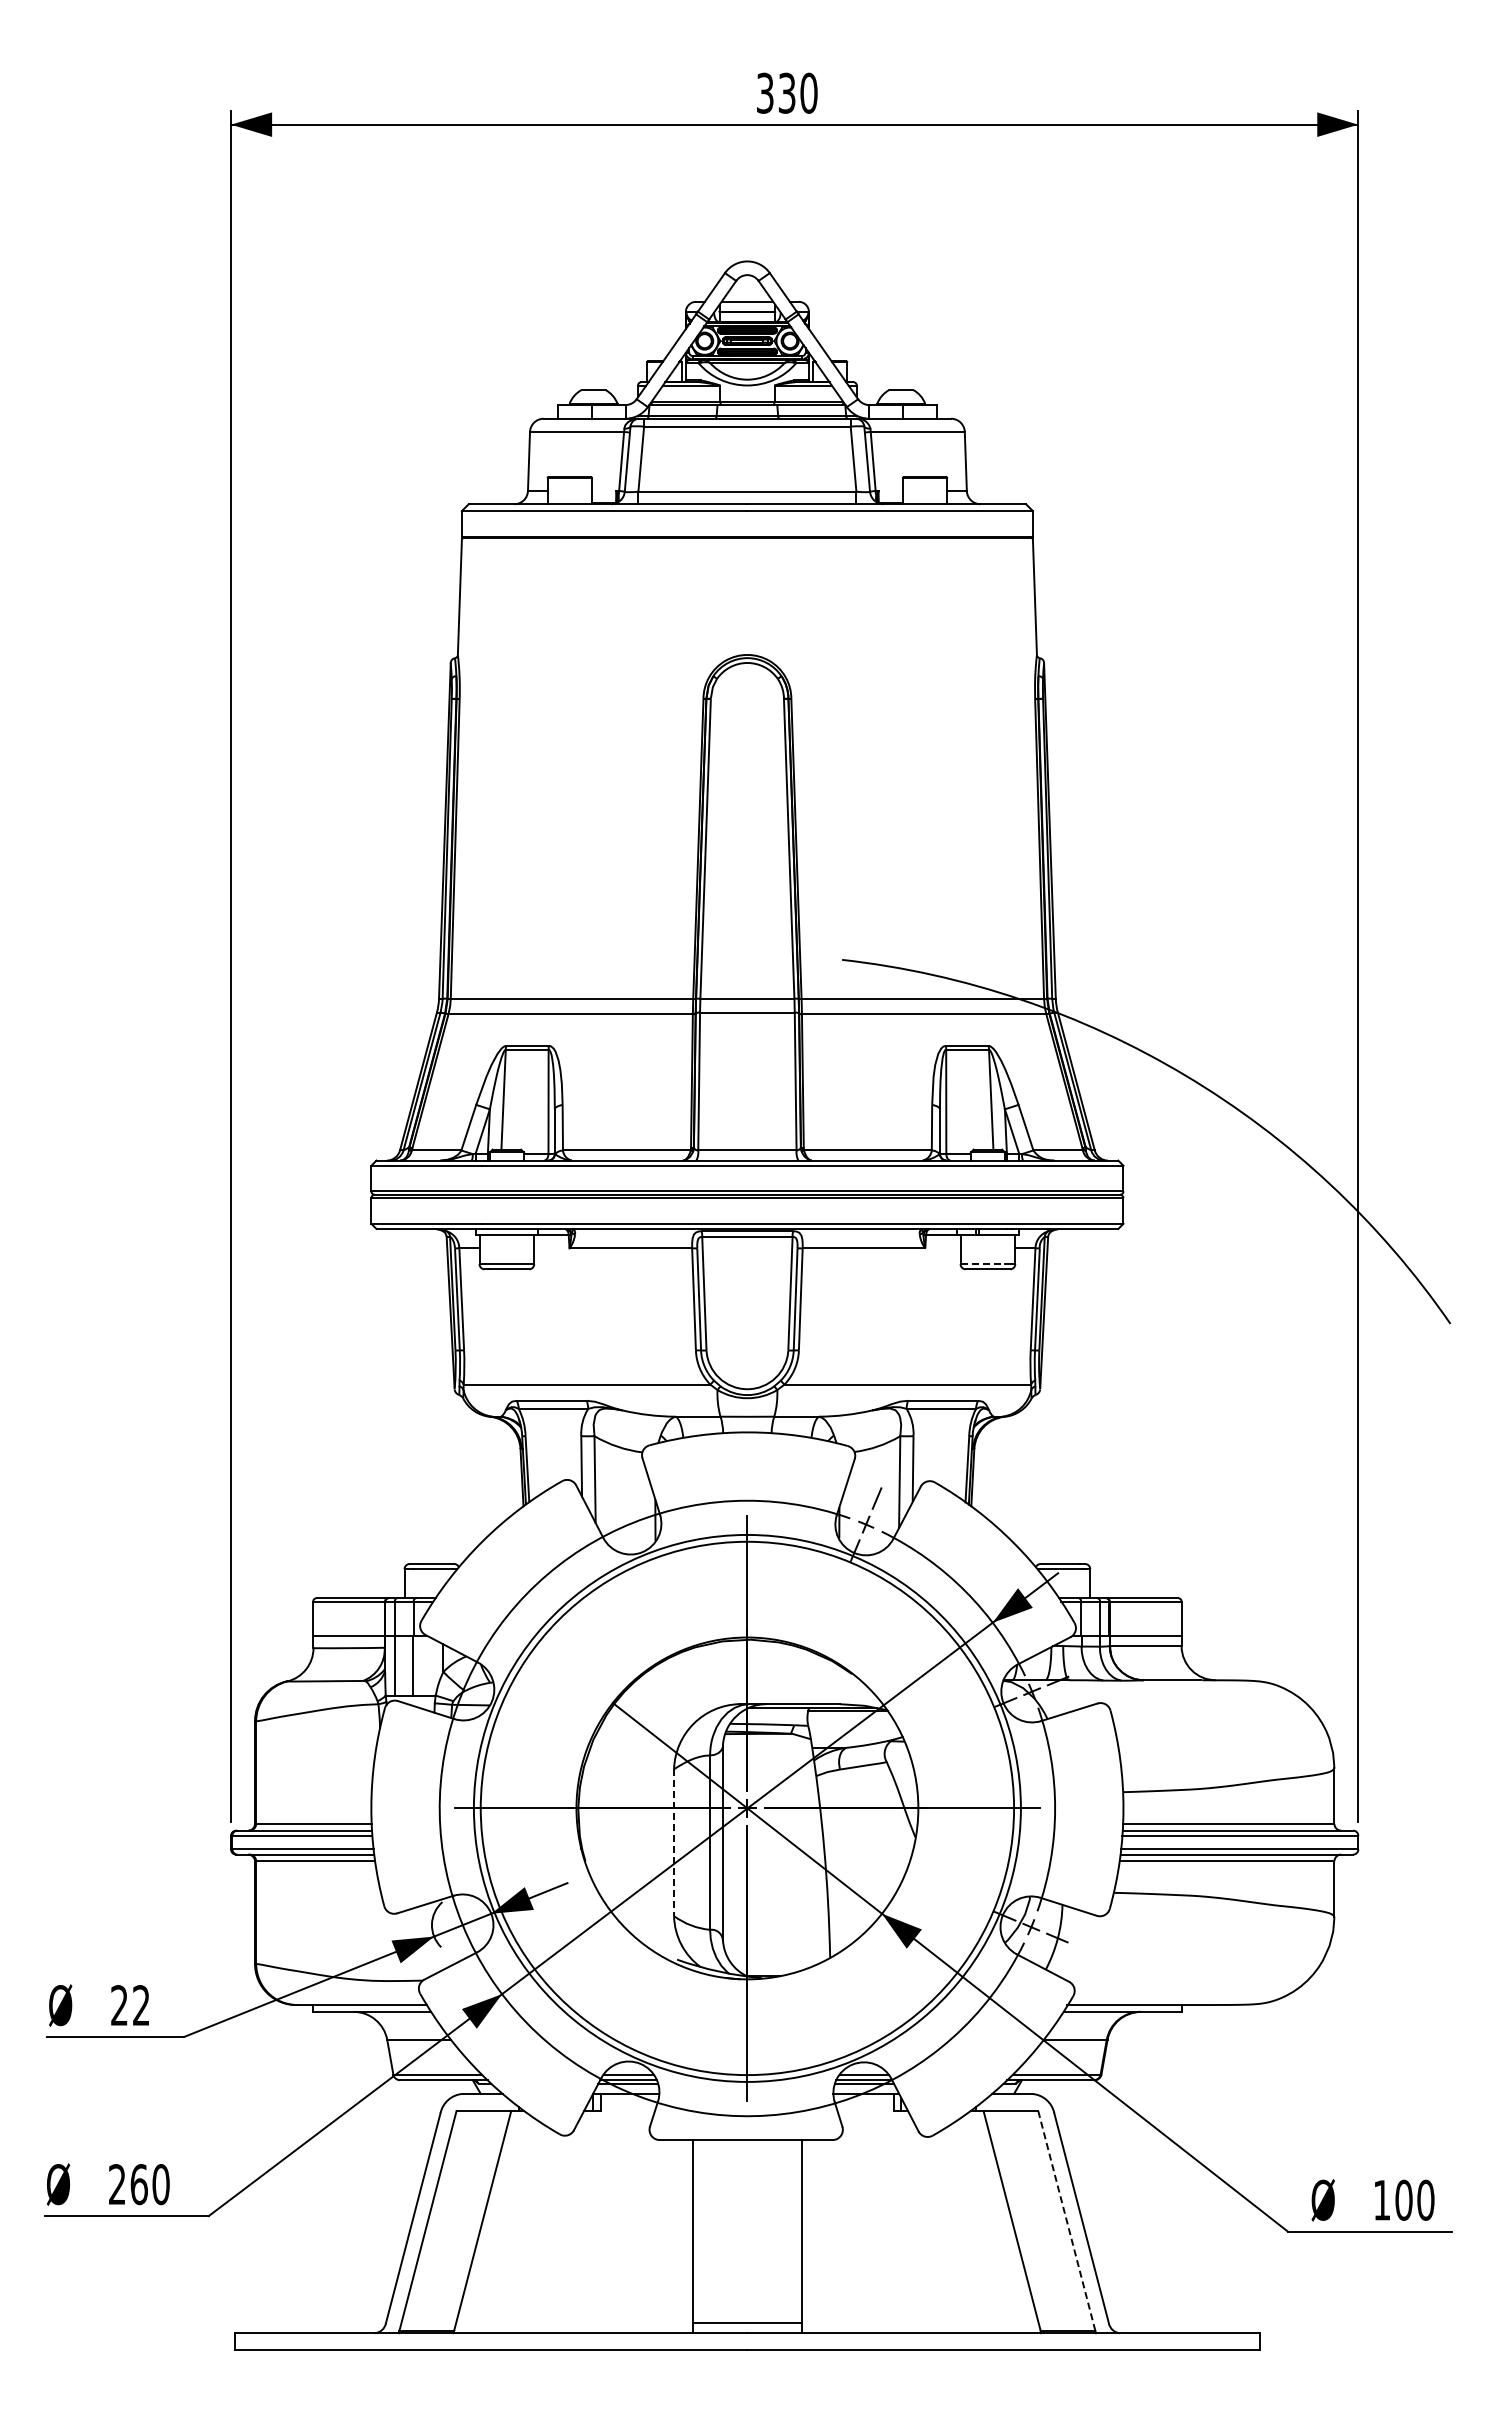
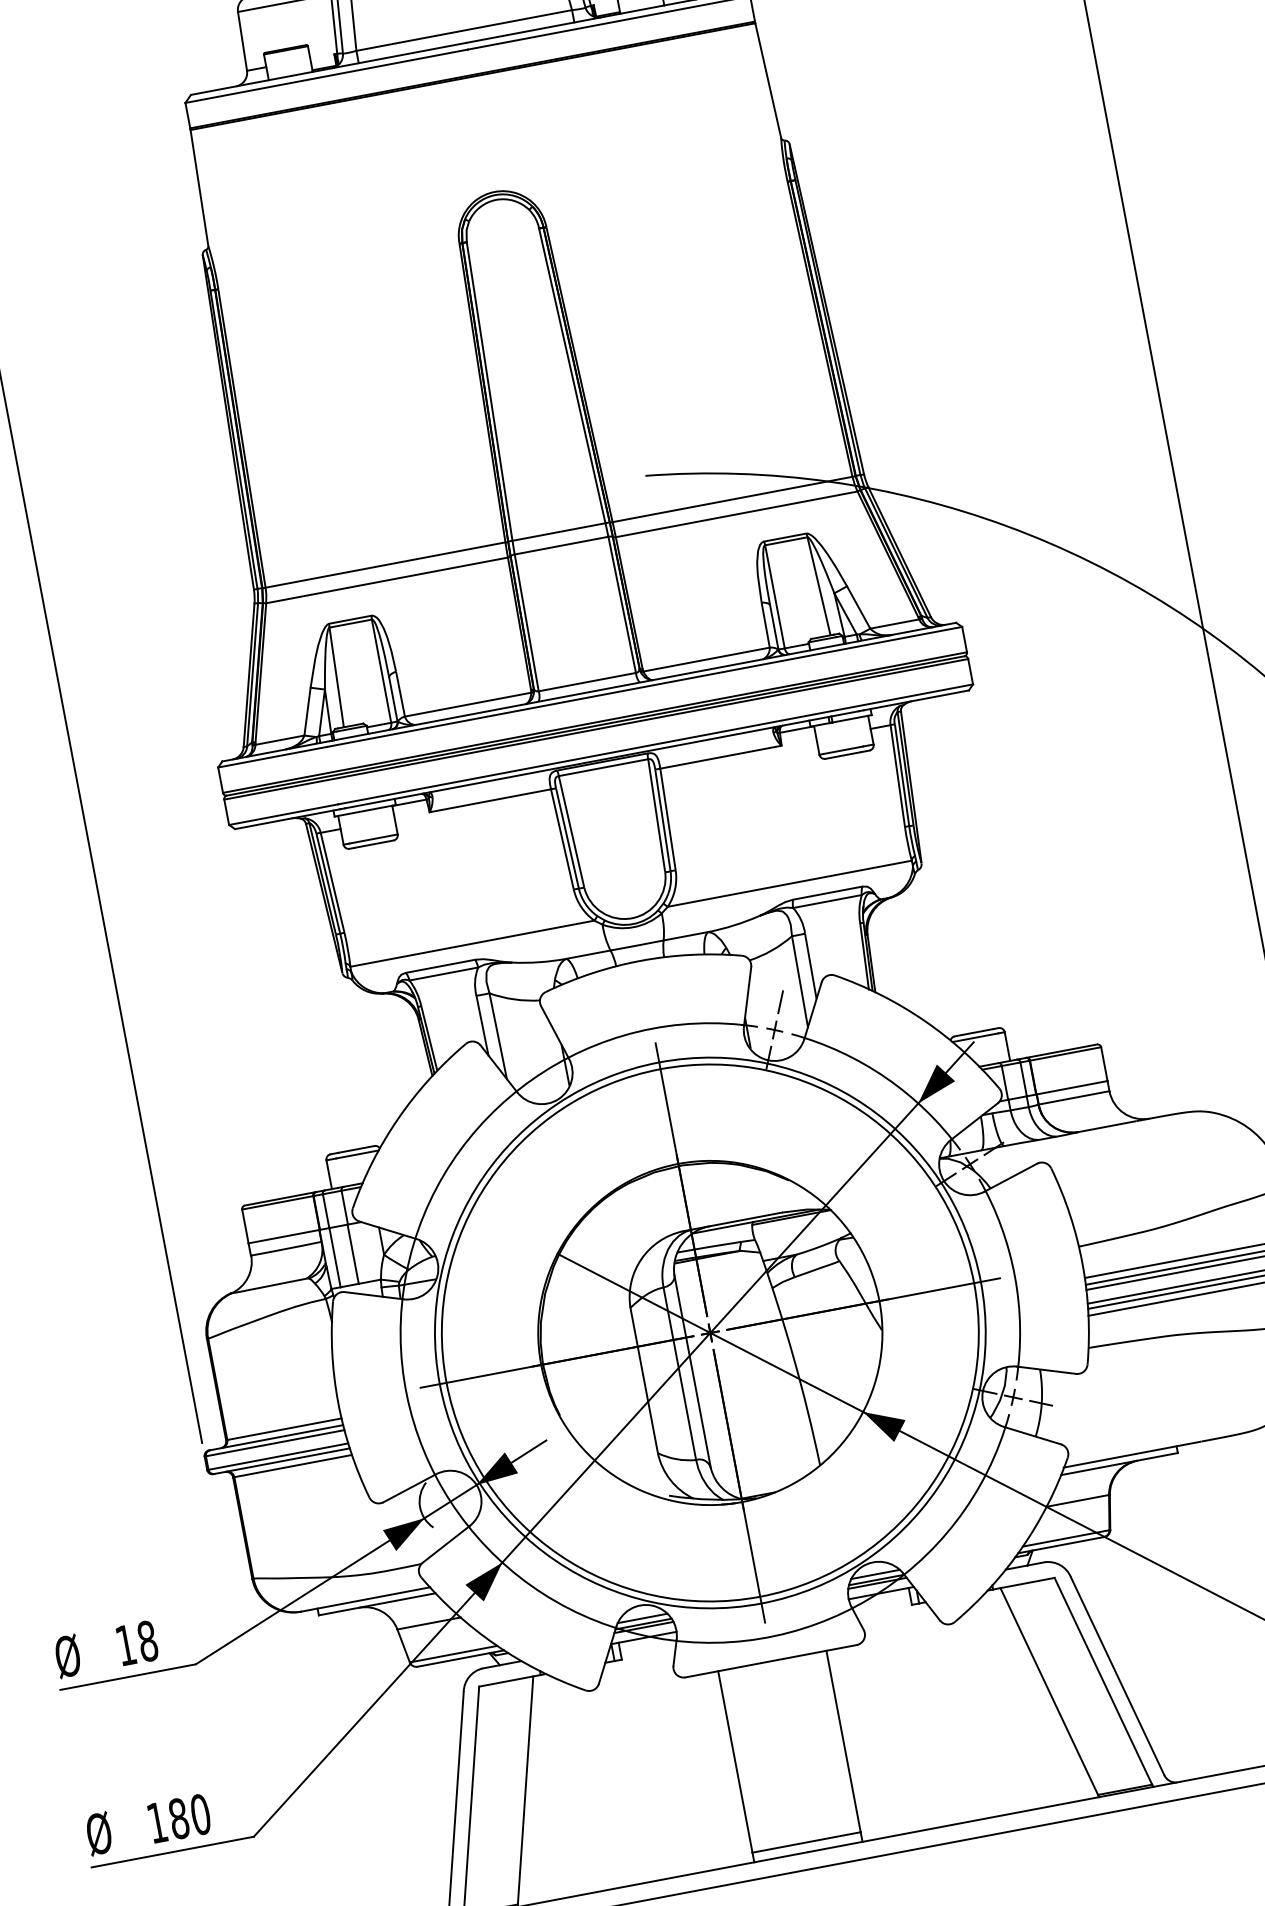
line: (983, 1264) -> (842, 750), dashed -> solid
line: (674, 1843) -> (644, 1381), dashed -> solid
text: (130, 2005) -> (136, 1643), 22 -> 18
text: (128, 2184) -> (168, 1820), 260 -> 180
line: (1066, 2220) -> (1102, 1680), dashed -> solid

